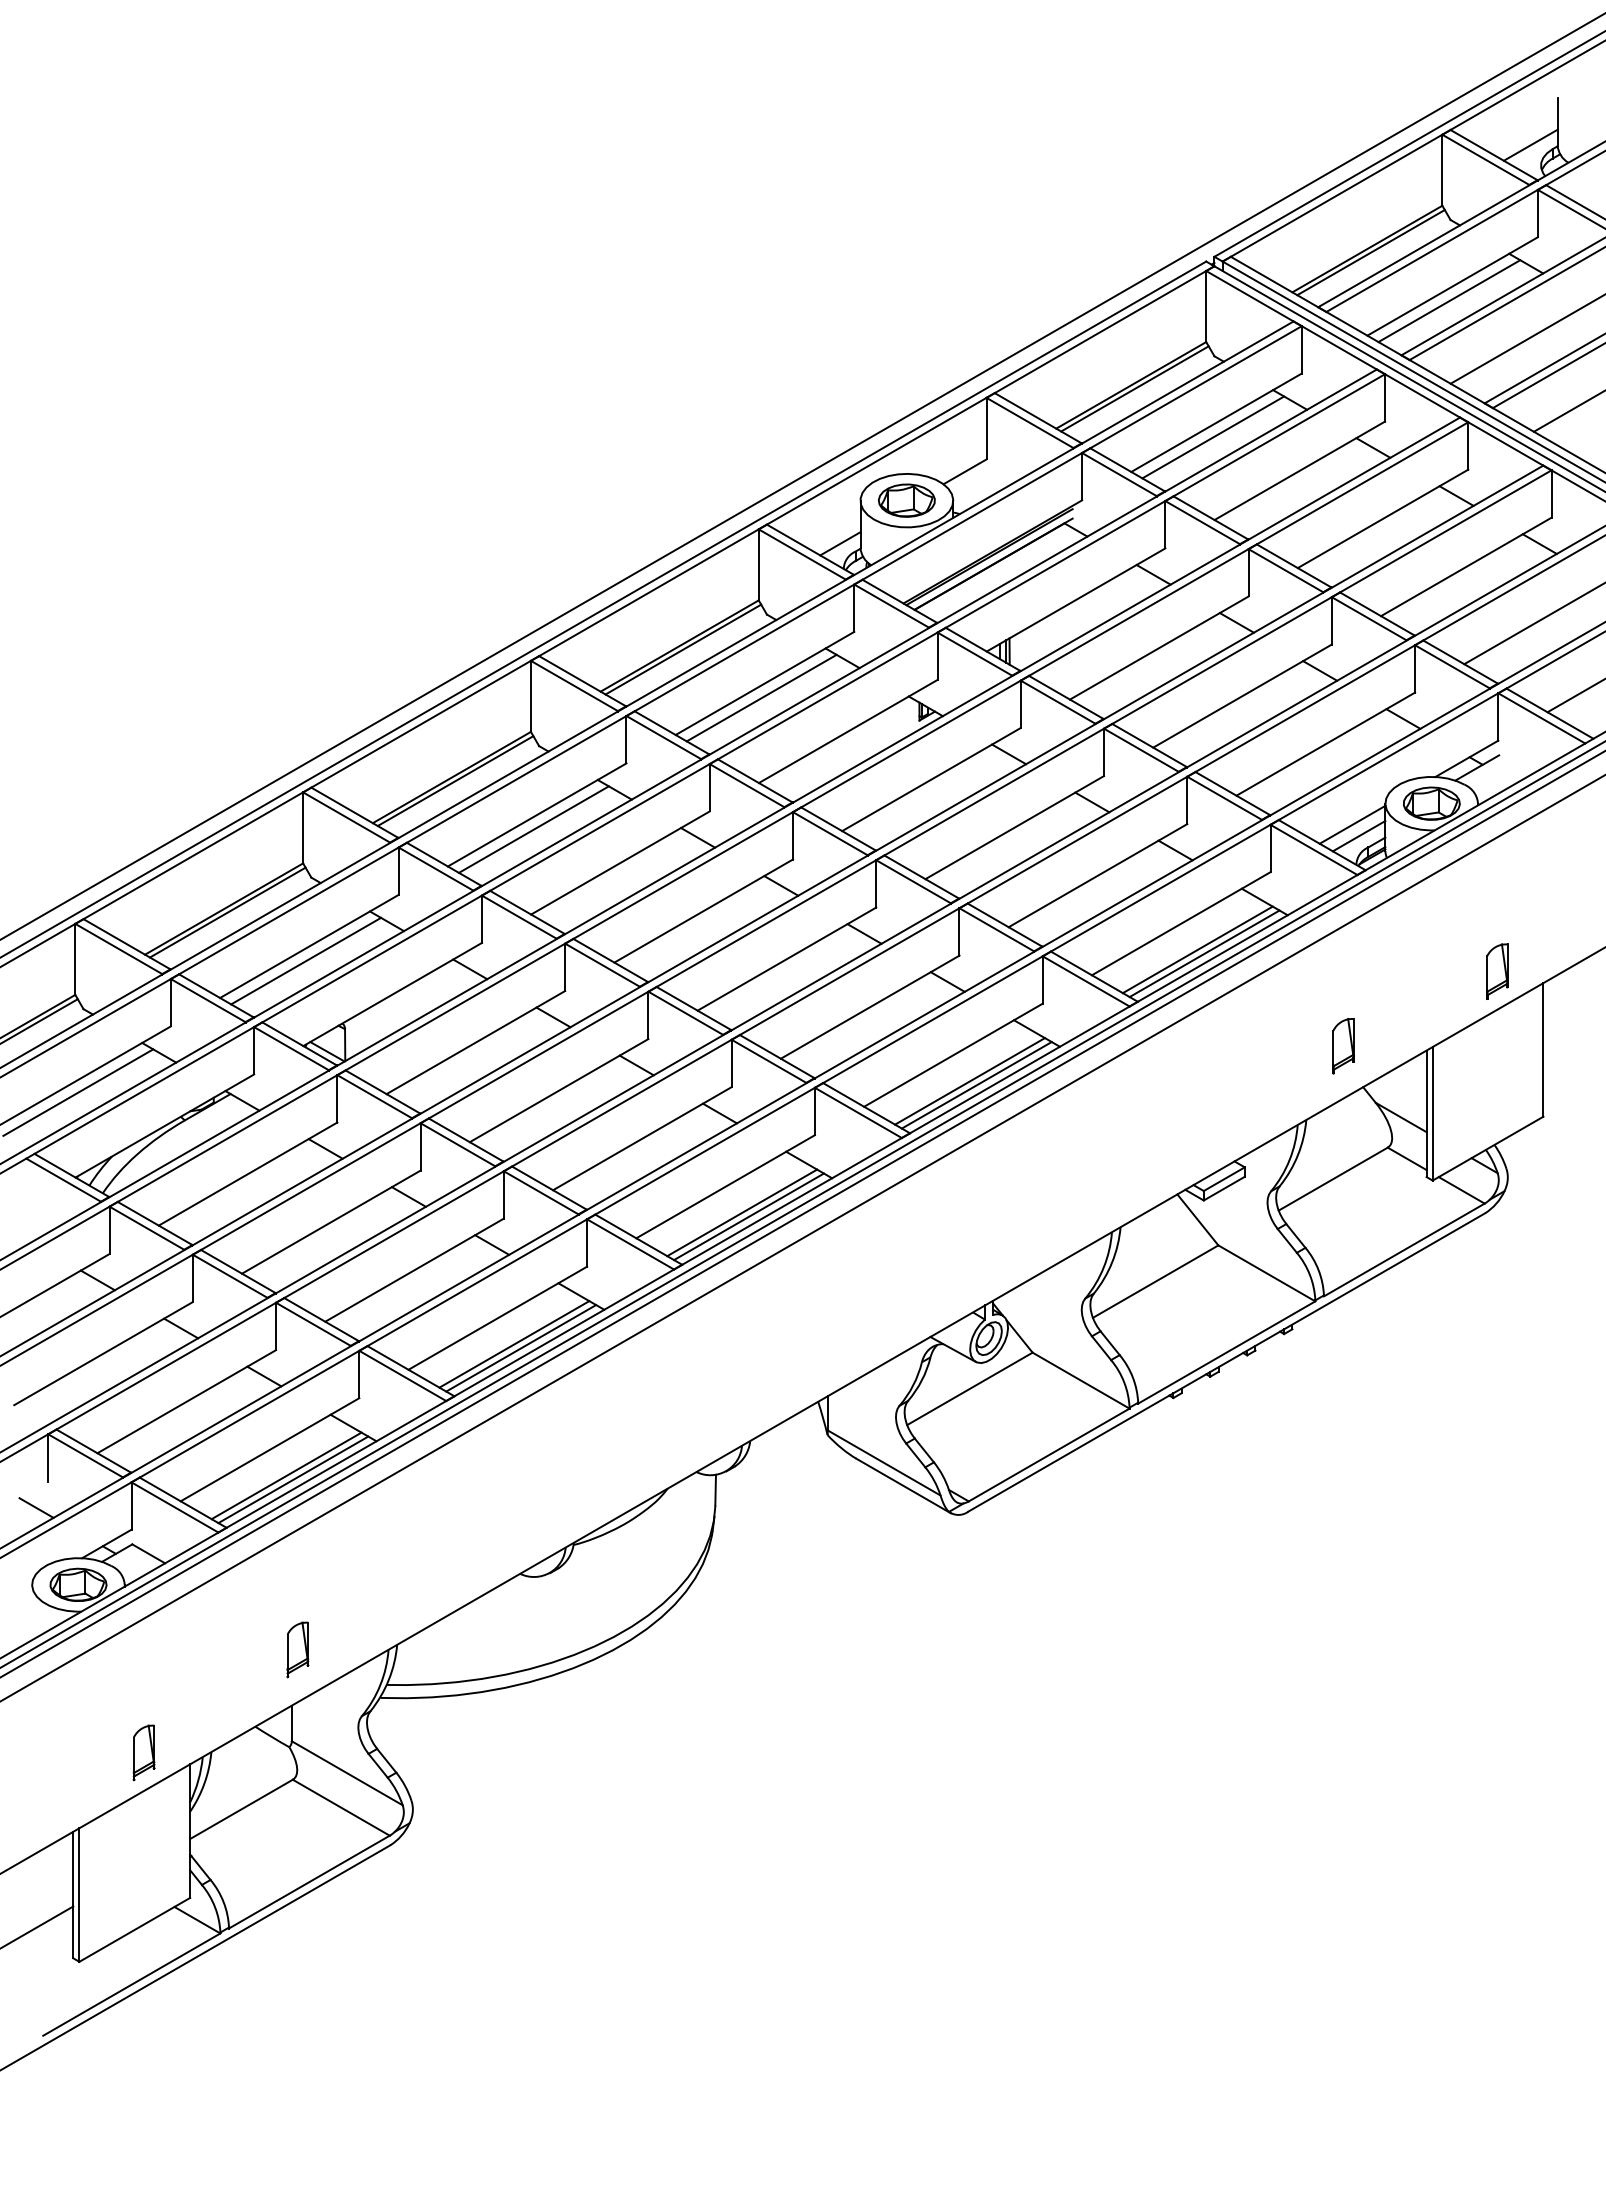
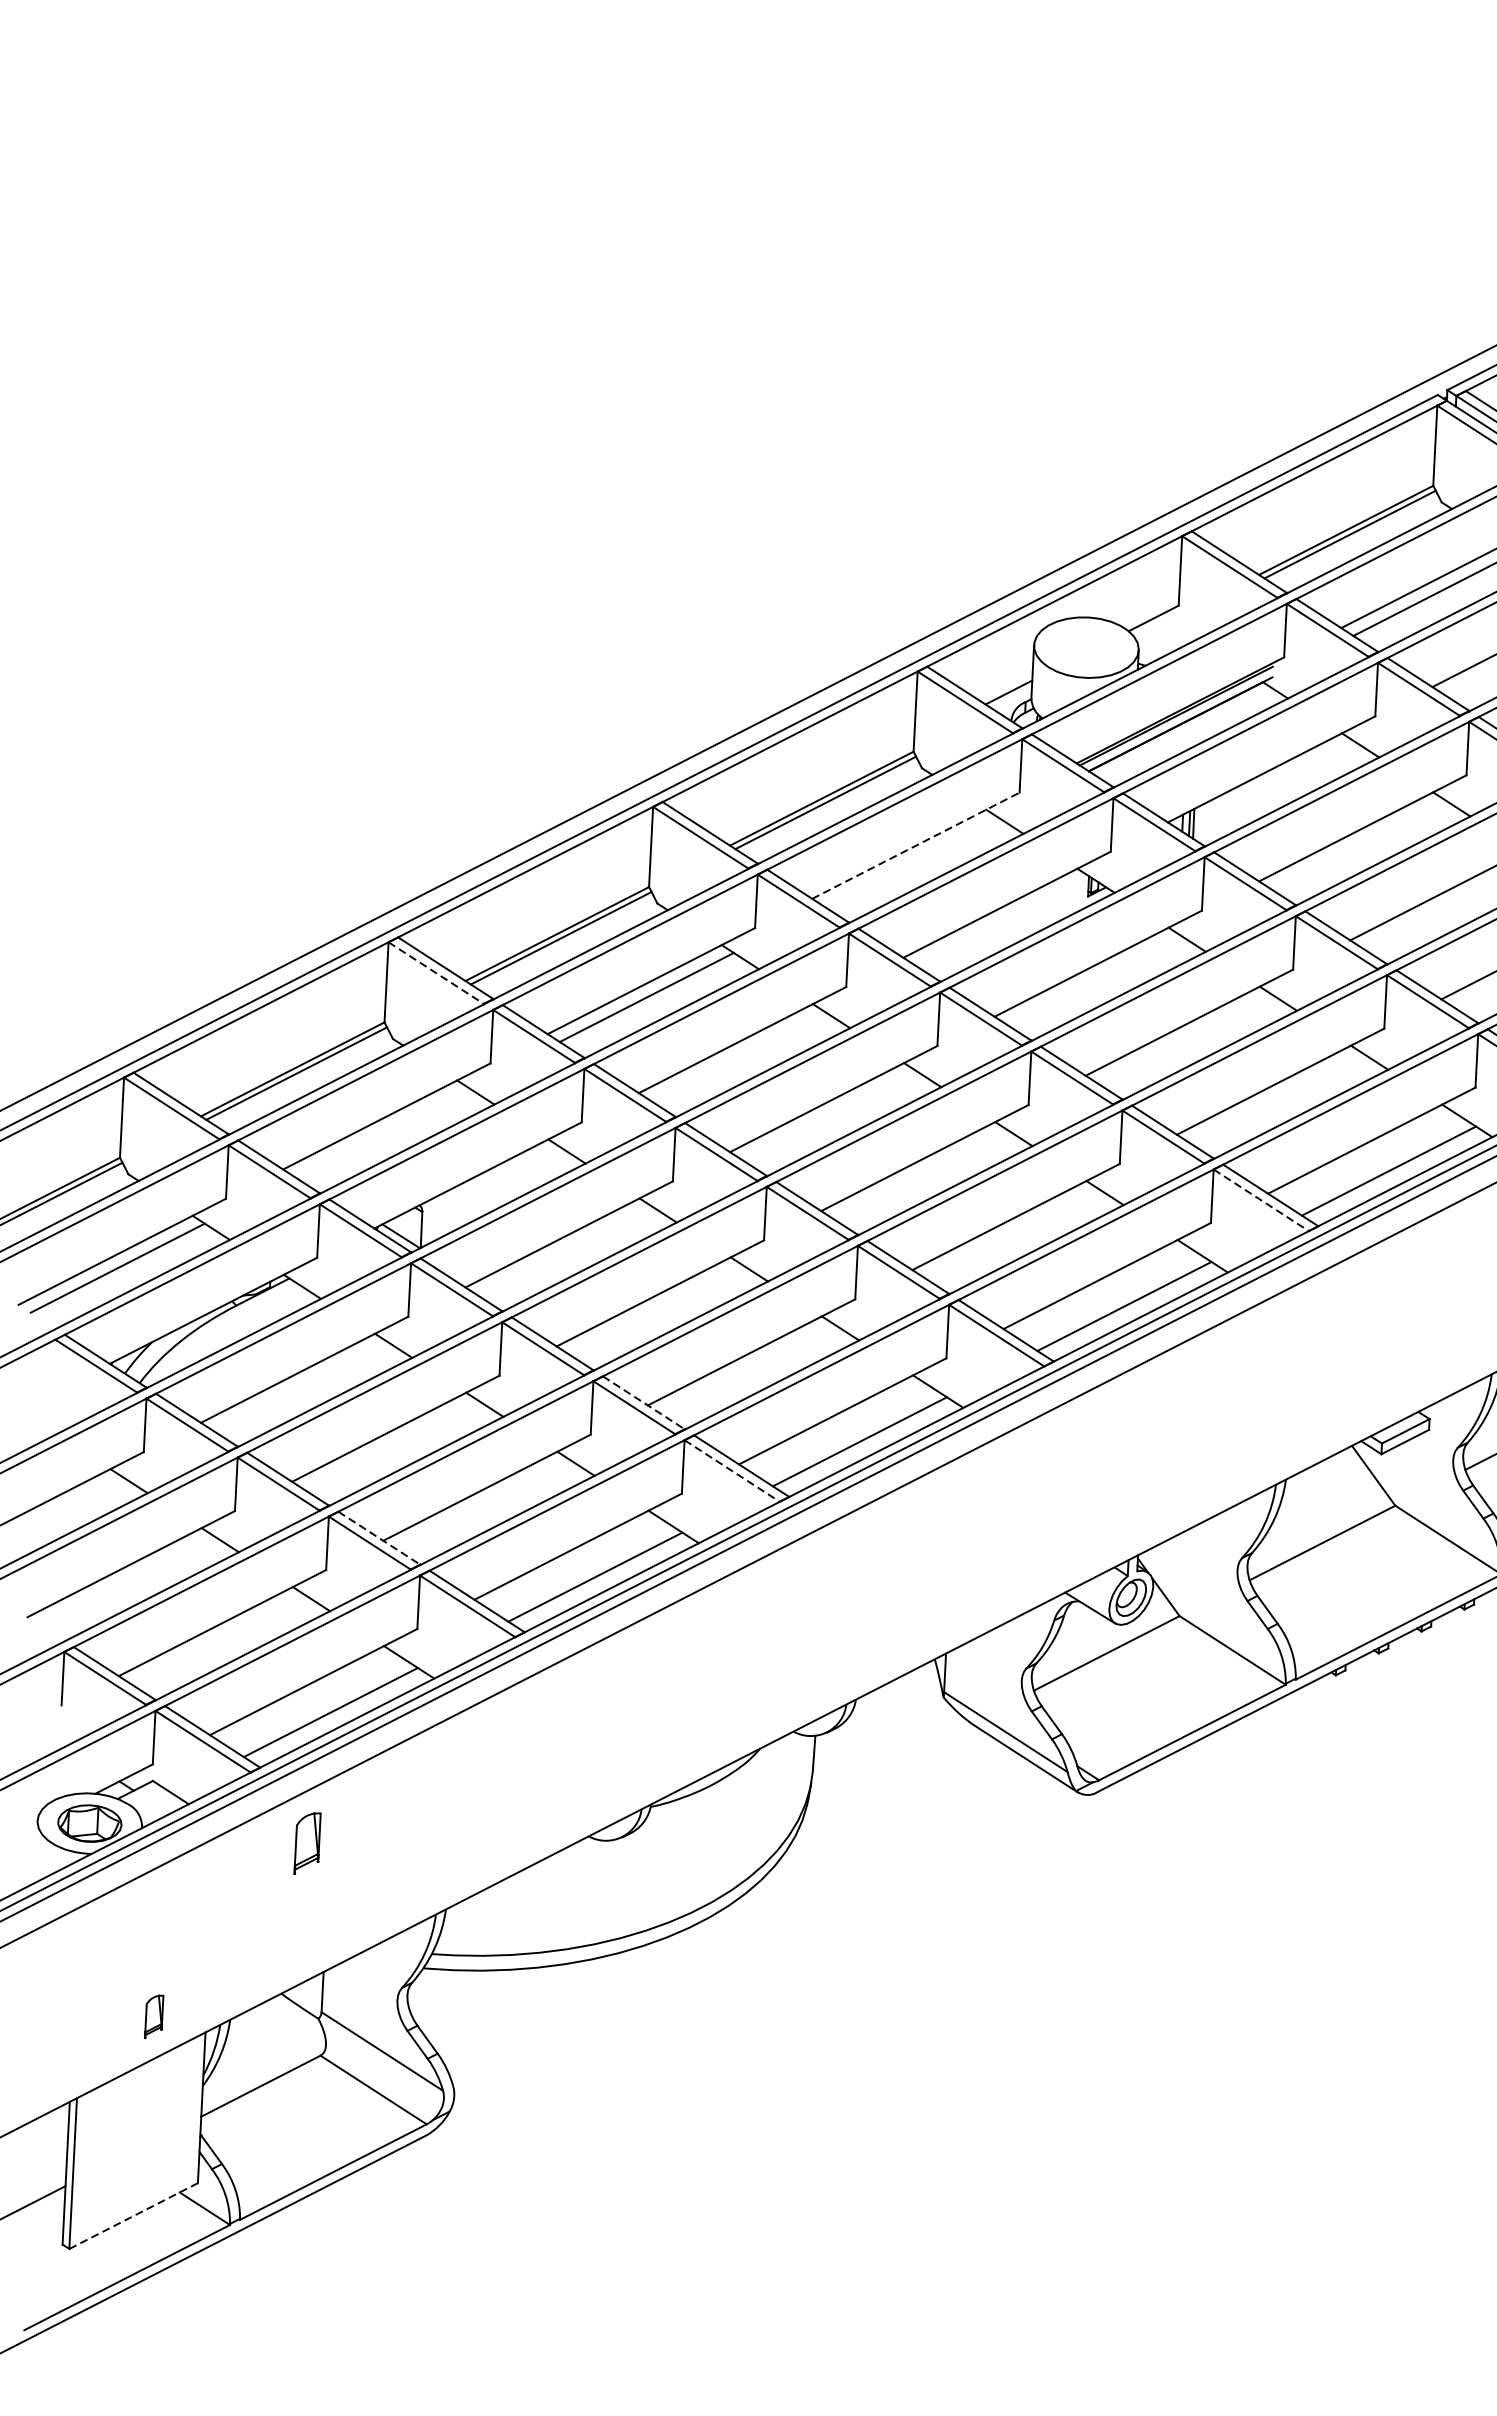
part: (906, 500) -> (1086, 647), removed
line: (765, 683) -> (916, 845), solid -> dashed
line: (761, 697) -> (911, 861), removed
line: (347, 817) -> (437, 973), solid -> dashed
line: (1204, 953) -> (1396, 1175), removed
line: (306, 960) -> (382, 1132), removed
line: (1086, 981) -> (1261, 1200), solid -> dashed
line: (976, 1085) -> (1131, 1311), removed
line: (549, 1188) -> (643, 1403), solid -> dashed
line: (748, 1216) -> (866, 1446), removed
line: (631, 1244) -> (733, 1471), solid -> dashed
line: (322, 1319) -> (380, 1538), solid -> dashed
line: (521, 1348) -> (603, 1582), removed
line: (293, 1479) -> (338, 1716), removed
line: (36, 1507) -> (46, 1733), removed
part: (297, 1649) -> (307, 1843), moved
part: (143, 1752) -> (153, 2016), size x0.7
line: (134, 1929) -> (133, 2215), solid -> dashed

